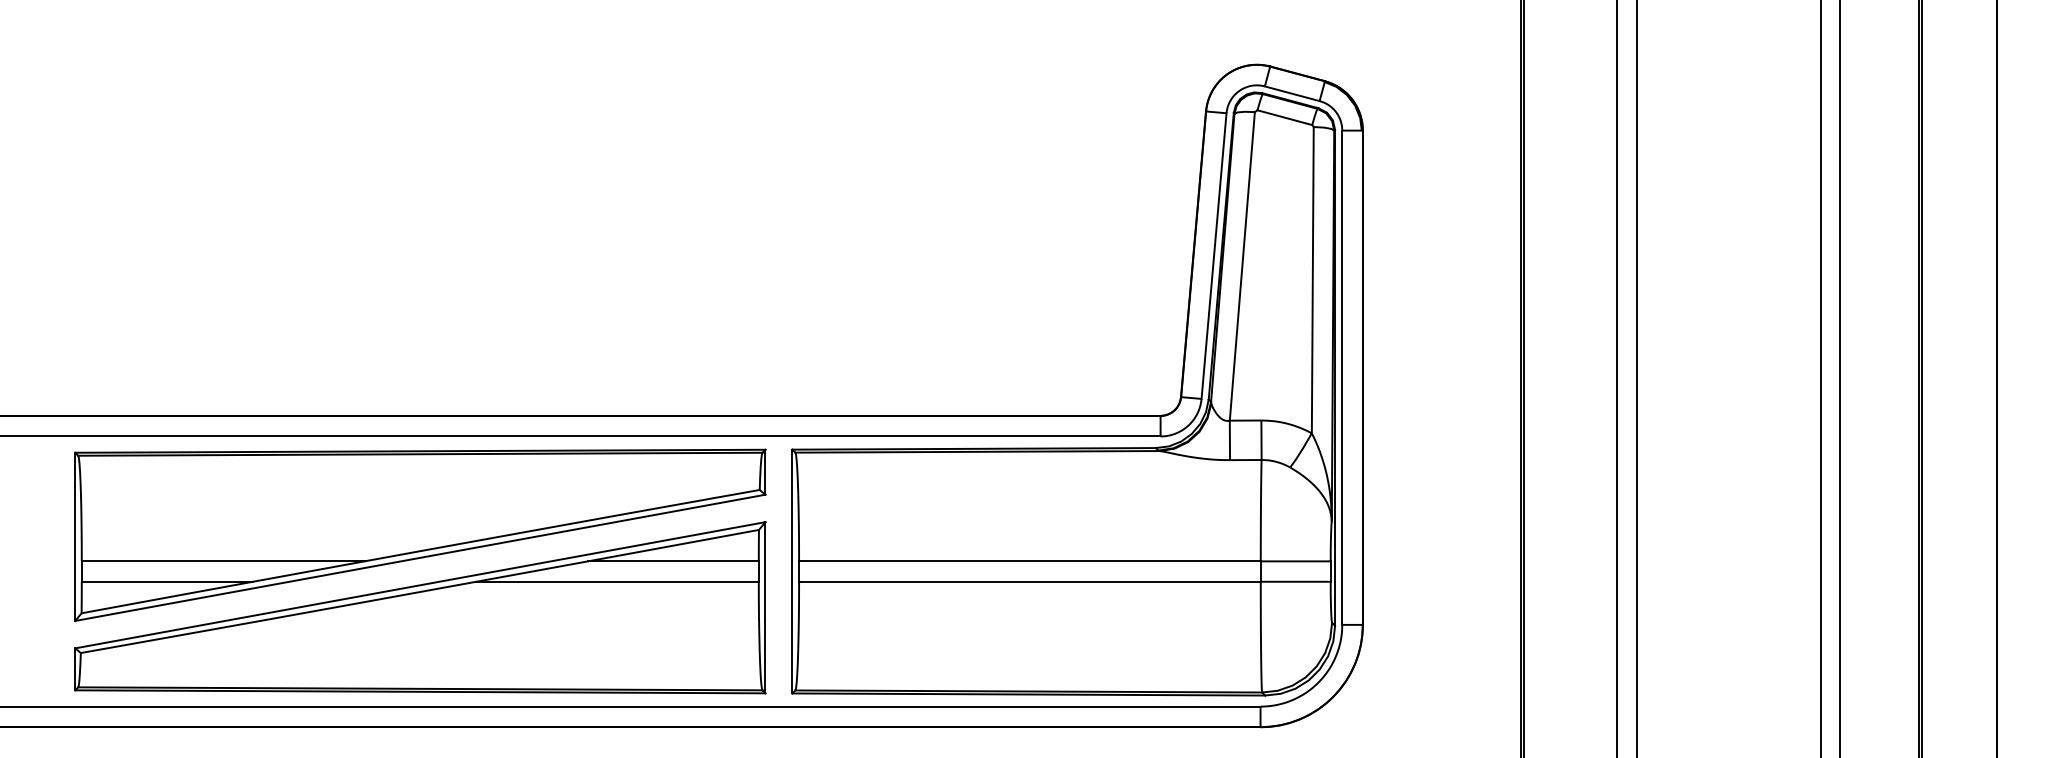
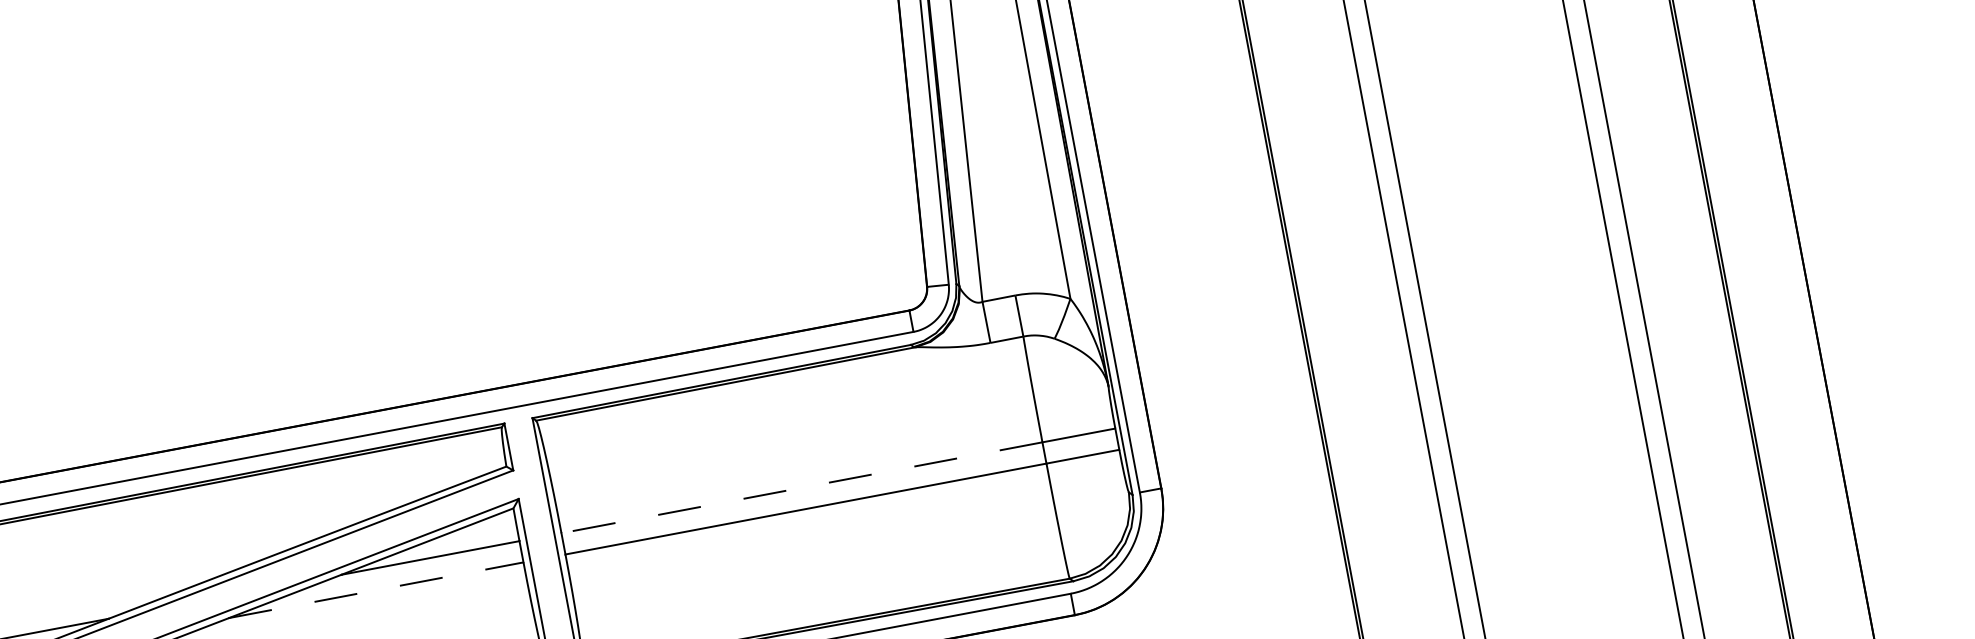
line: (1029, 561) -> (801, 488), solid -> dashed
line: (618, 581) -> (377, 589), solid -> dashed

